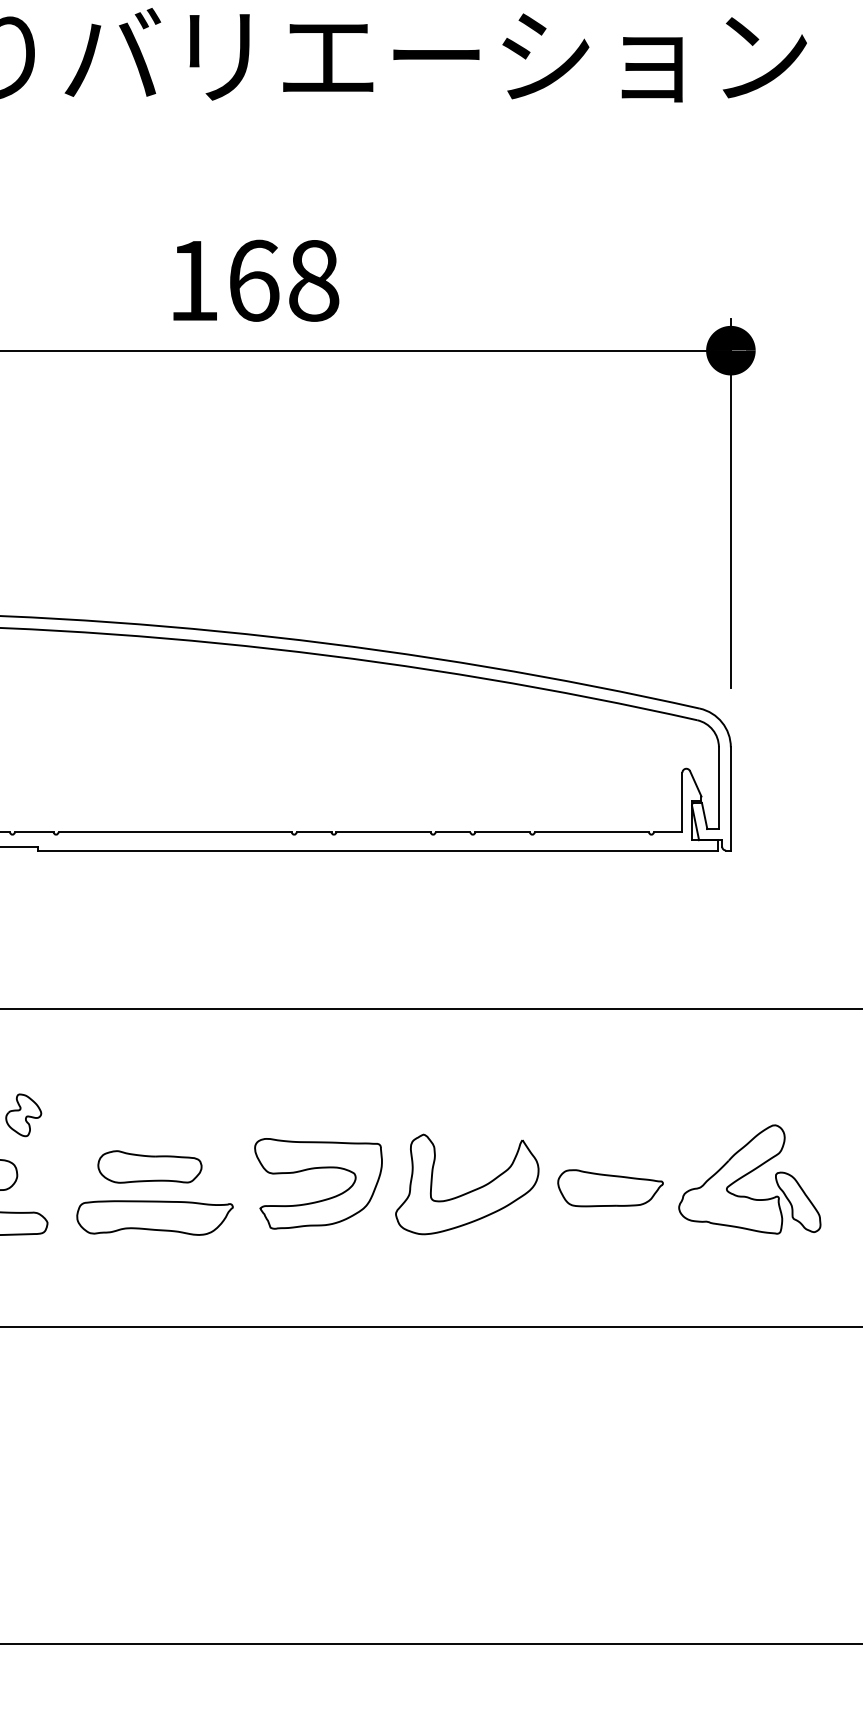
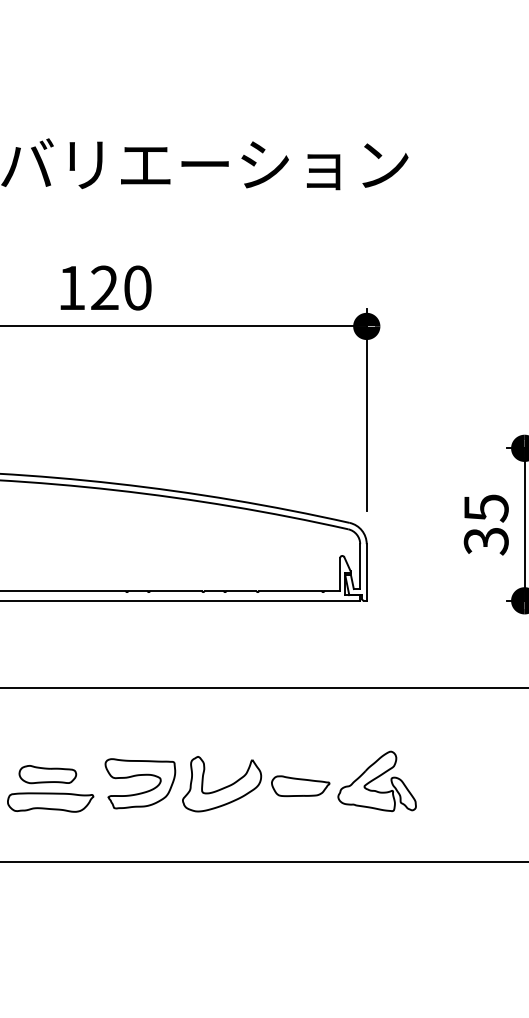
text: (284, 279) -> (121, 287), 168 -> 120

